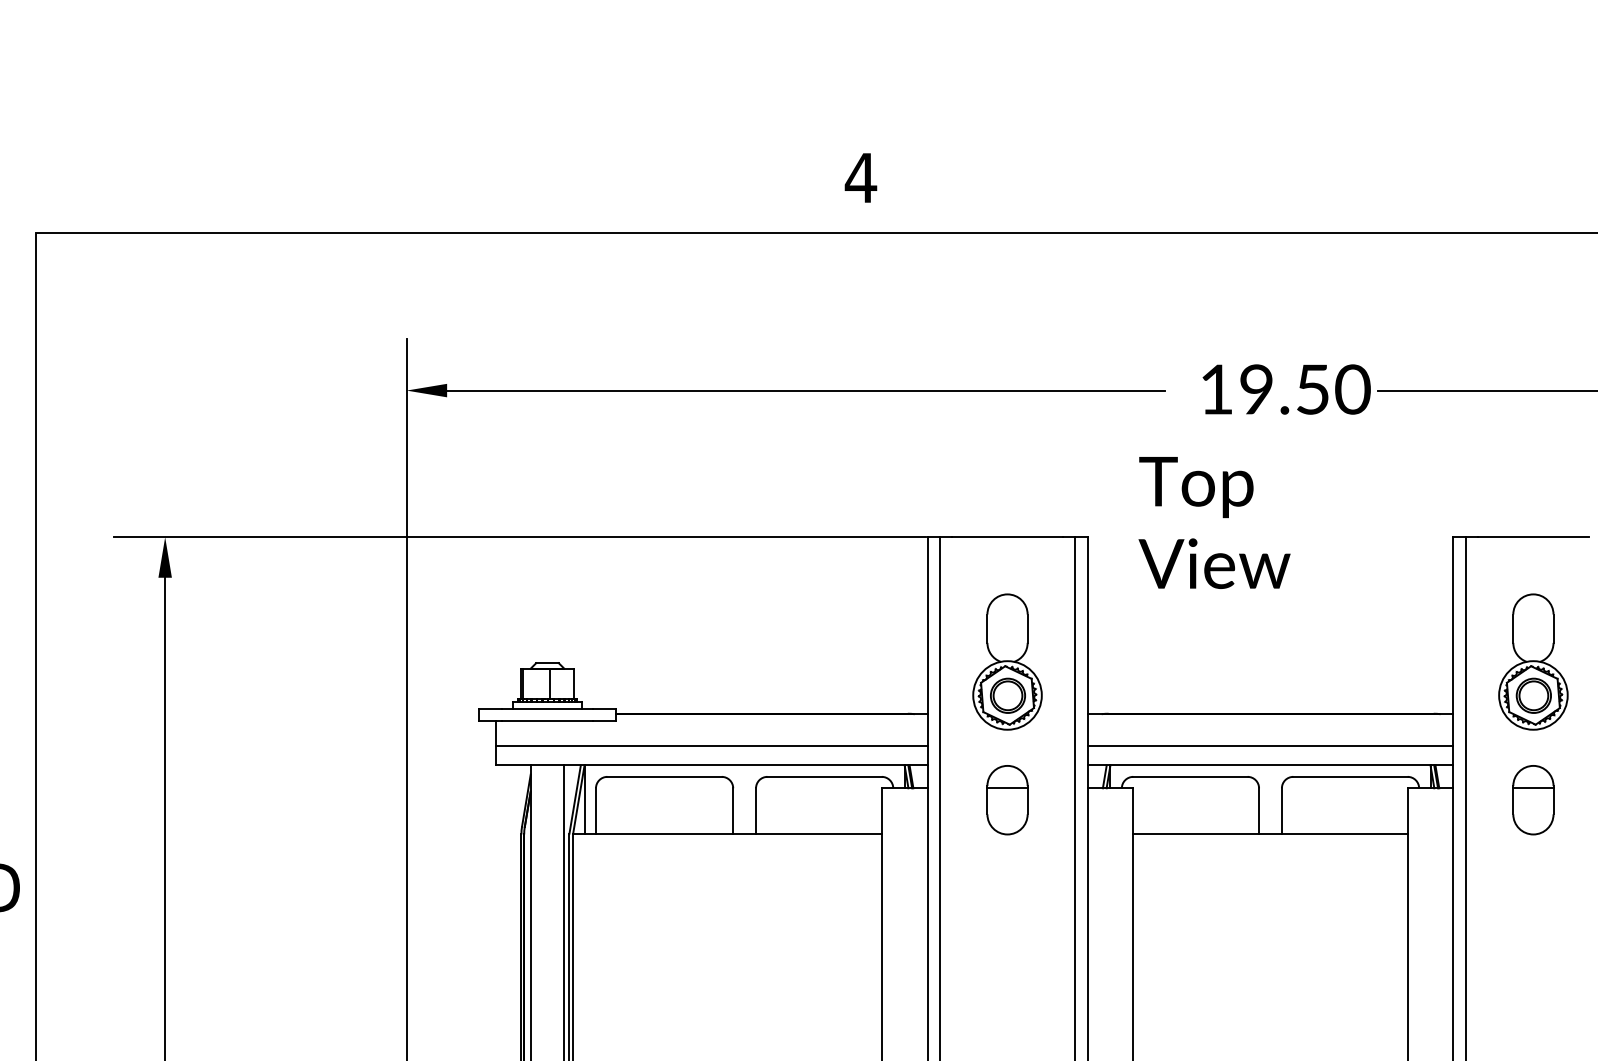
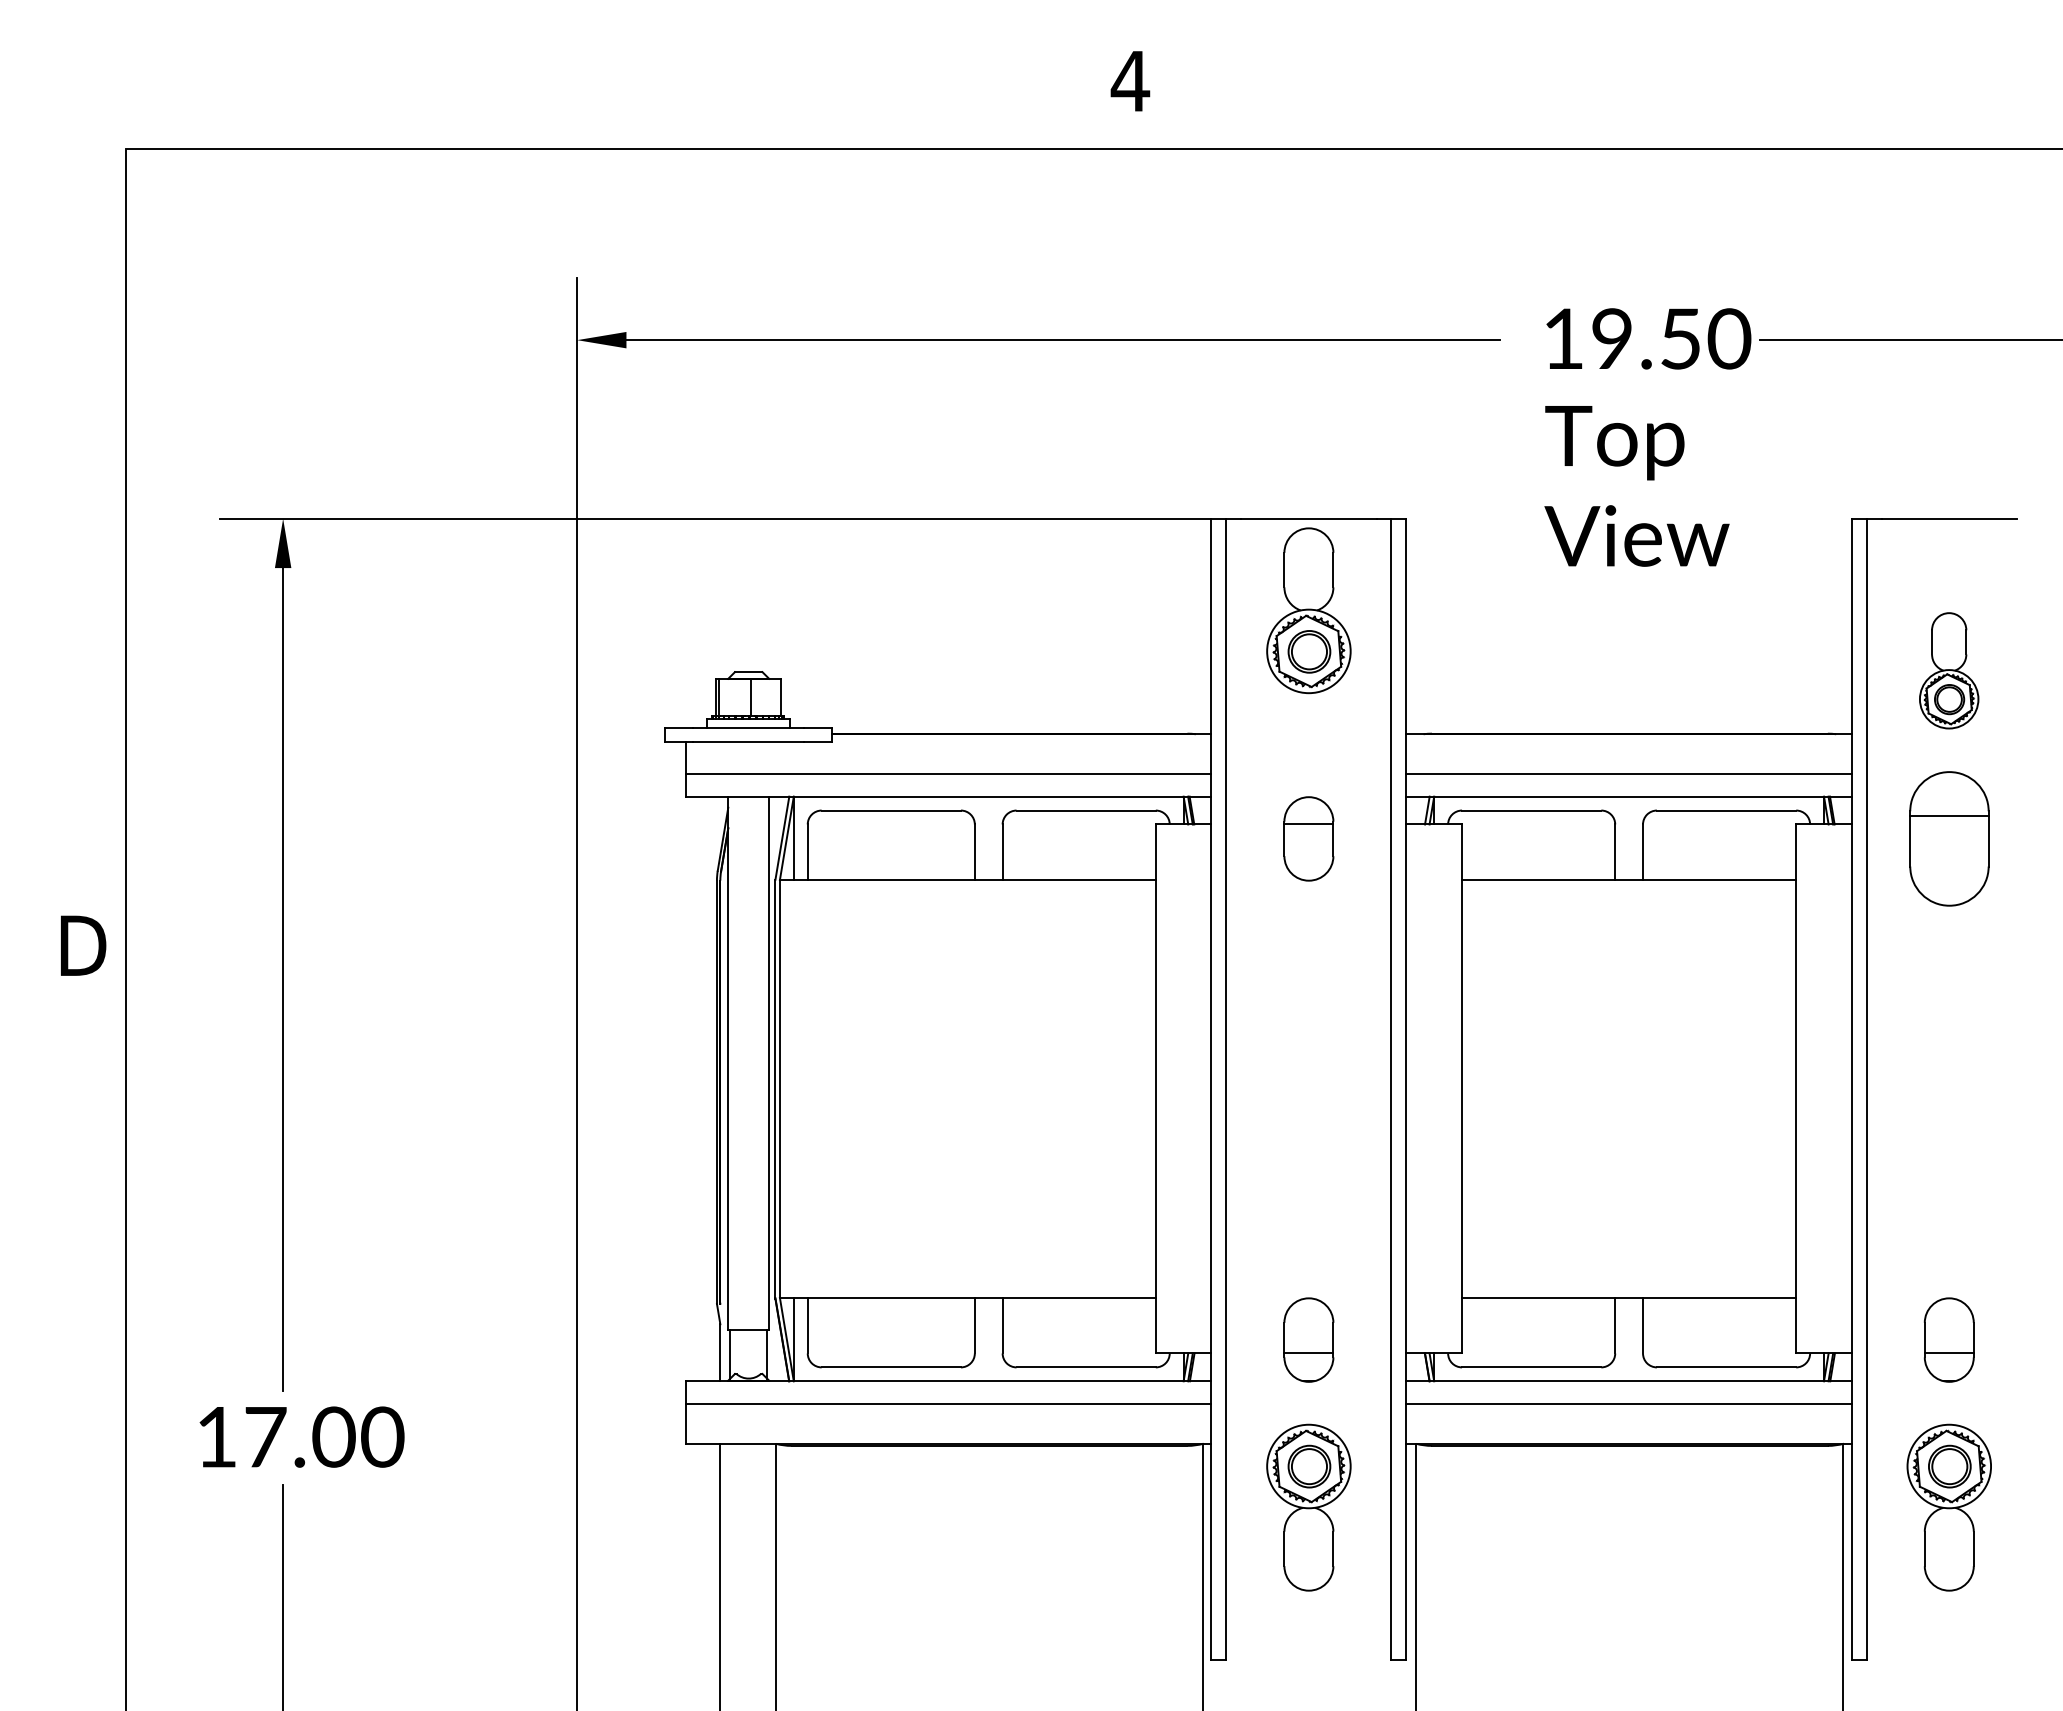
text: (1214, 523) -> (1636, 486), moved
part: (1007, 661) -> (1308, 610), moved
part: (1532, 661) -> (1948, 670), size x0.7
part: (1532, 799) -> (1948, 838), size x1.6

